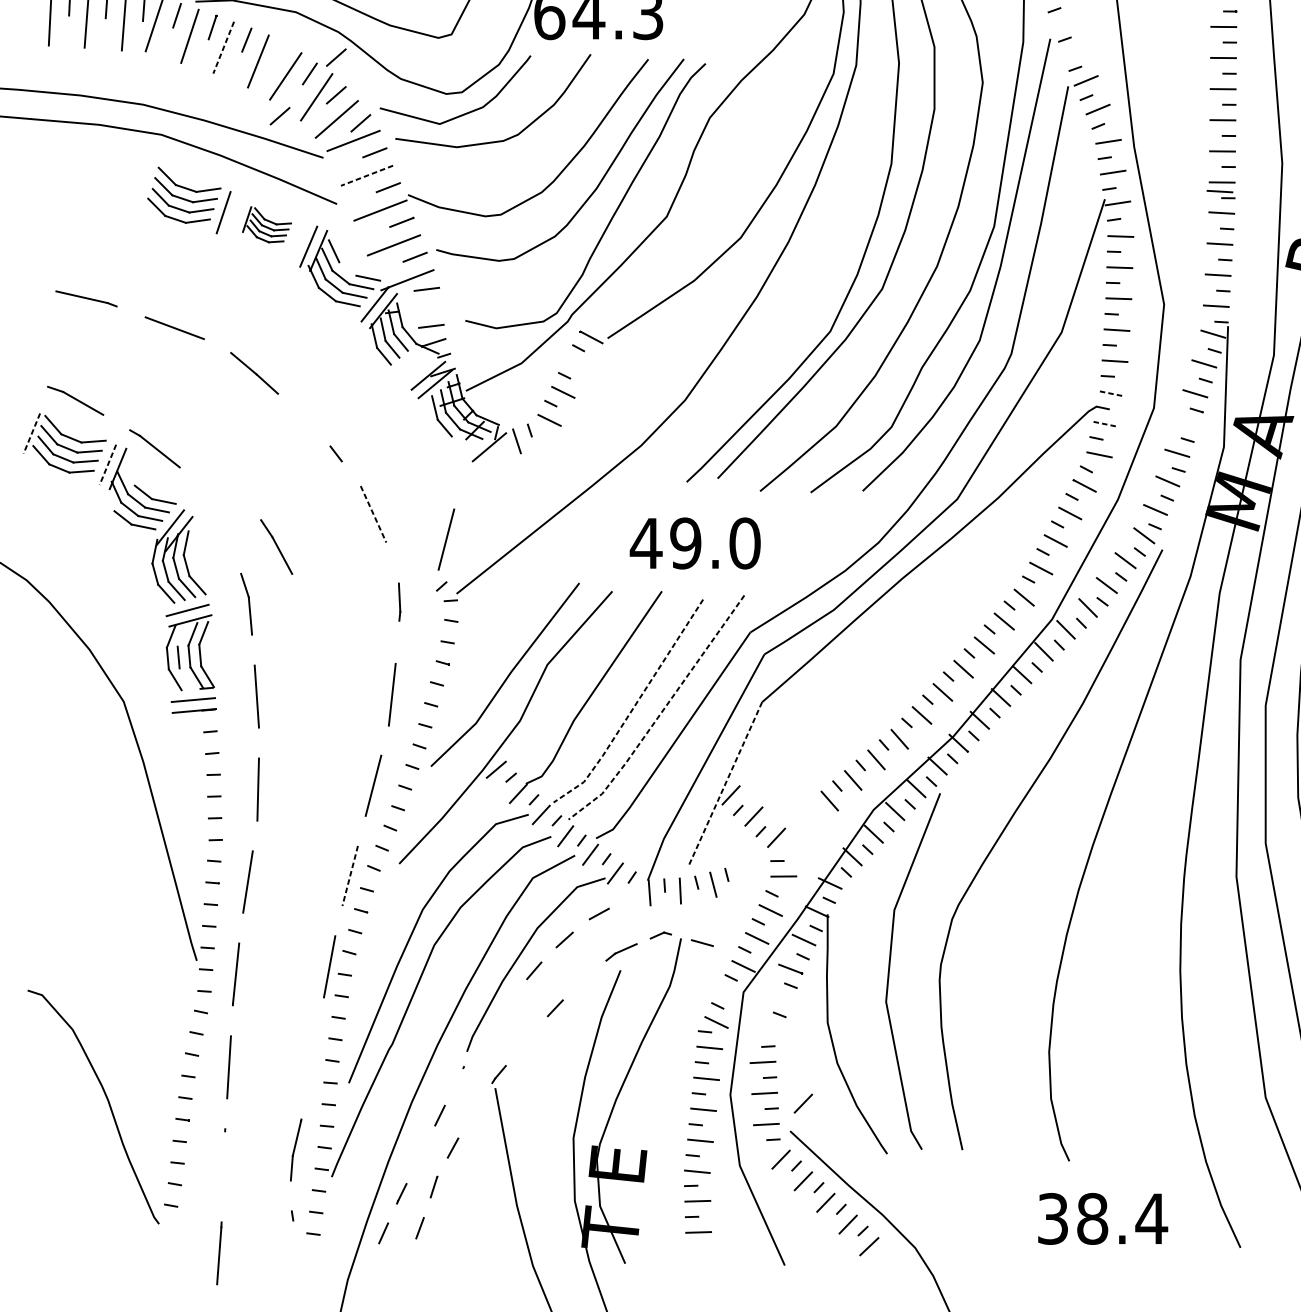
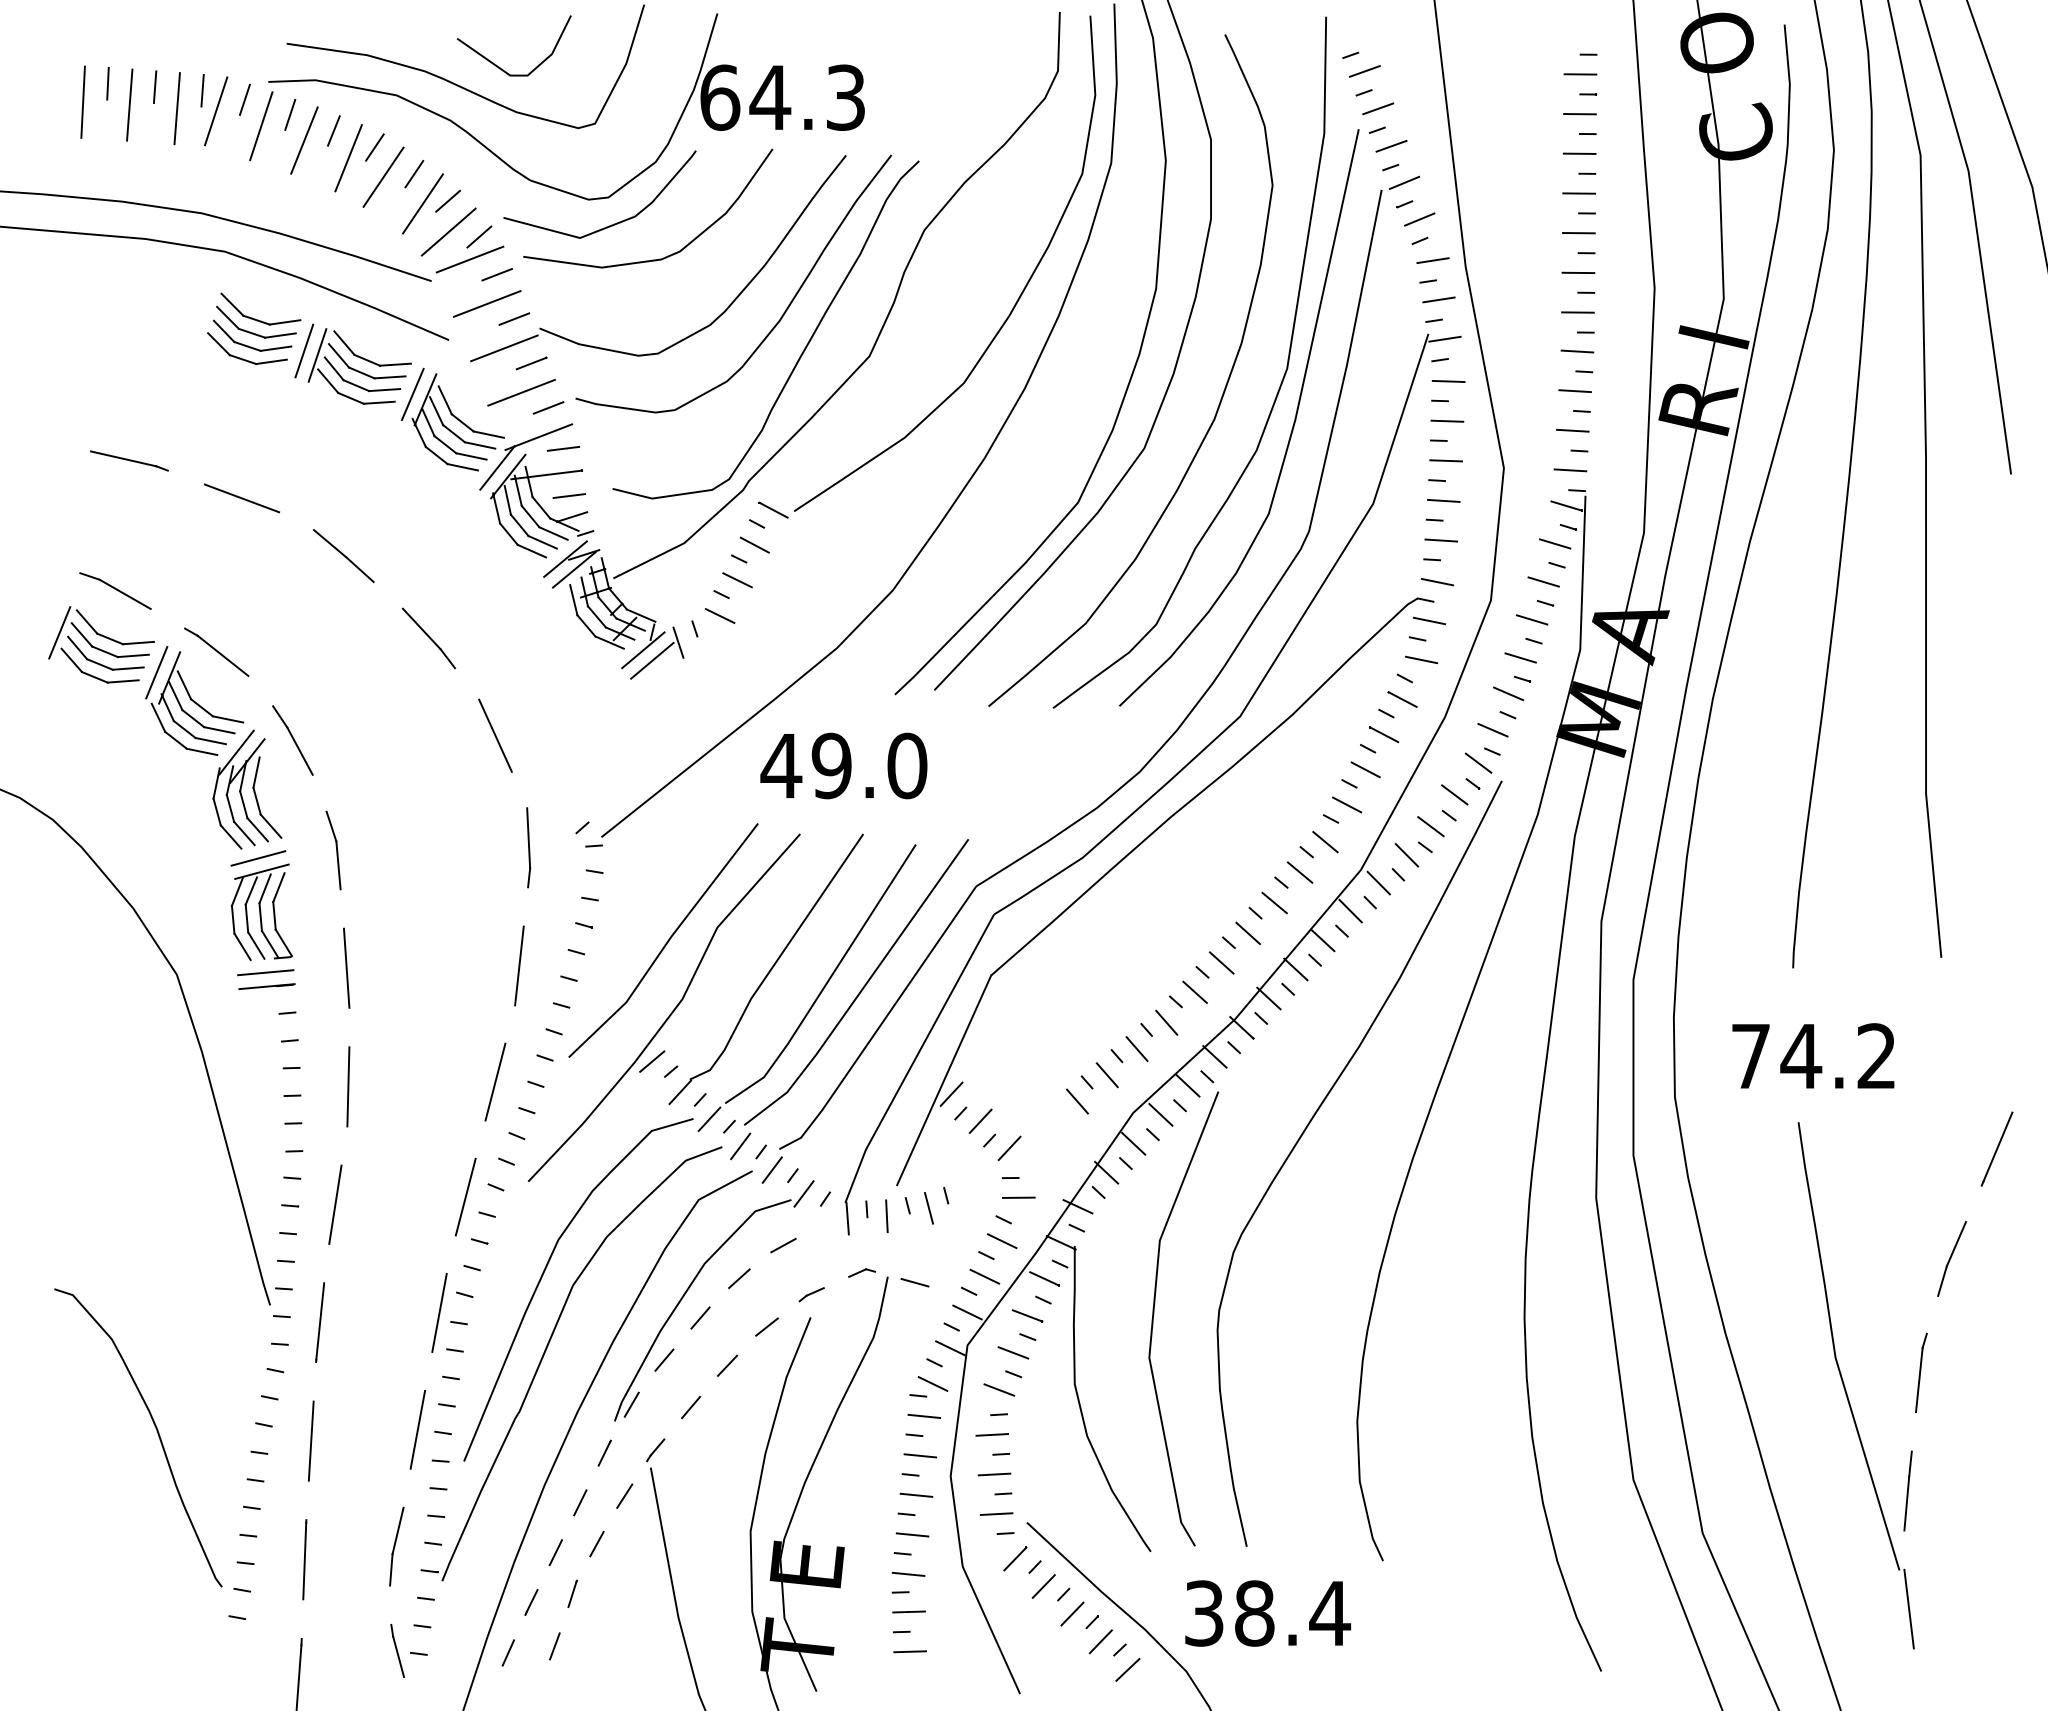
line: (1065, 22) -> (1378, 108), added
line: (223, 47) -> (304, 140), dashed -> solid
line: (1075, 51) -> (1391, 145), added
line: (278, 53) -> (374, 147), added
line: (335, 57) -> (447, 152), removed
line: (280, 115) -> (376, 227), removed
line: (367, 175) -> (487, 303), dashed -> solid
line: (1219, 191) -> (1574, 323), removed
part: (266, 224) -> (359, 366), size x1.67
line: (347, 268) -> (462, 422), added
line: (420, 308) -> (555, 473), added
line: (419, 355) -> (553, 533), added
line: (410, 362) -> (542, 542), added
line: (576, 364) -> (754, 544), added
line: (401, 369) -> (531, 550), added
line: (1112, 394) -> (1437, 582), dashed -> solid
line: (1105, 423) -> (1429, 620), dashed -> solid
line: (1185, 423) -> (1531, 619), added
line: (315, 430) -> (421, 628), added
line: (31, 433) -> (59, 632), dashed -> solid
line: (462, 441) -> (609, 642), added
line: (496, 455) -> (652, 660), added
line: (107, 464) -> (156, 672), dashed -> solid
line: (129, 474) -> (184, 685), added
line: (109, 499) -> (158, 717), added
line: (373, 514) -> (495, 735), dashed -> solid
line: (446, 539) -> (588, 767), removed
text: (694, 543) -> (843, 765), moved
part: (276, 547) -> (292, 740), moved
part: (399, 601) -> (528, 847), size x1.67
line: (182, 635) -> (251, 890), added
line: (186, 678) -> (256, 945), added
line: (633, 706) -> (827, 981), dashed -> solid
line: (661, 714) -> (862, 990), dashed -> solid
line: (725, 784) -> (944, 1080), dashed -> solid
line: (350, 876) -> (465, 1197), dashed -> solid
part: (621, 952) -> (811, 1294), size x0.62
line: (585, 977) -> (766, 1326), added
line: (730, 994) -> (950, 1348), added
line: (779, 997) -> (1013, 1352), added
line: (506, 1003) -> (664, 1359), added
line: (768, 1026) -> (999, 1389), added
line: (480, 1038) -> (631, 1404), added
line: (527, 1040) -> (691, 1407), added
line: (312, 1058) -> (417, 1429), added
line: (458, 1077) -> (604, 1453), added
curve: (107, 1102) -> (156, 1431), moved
line: (803, 1103) -> (1043, 1487), removed
line: (474, 1109) -> (624, 1495), added
line: (420, 1154) -> (555, 1552), added
line: (223, 1160) -> (304, 1560), added
text: (1103, 1218) -> (1268, 1613), moved
line: (297, 1236) -> (398, 1656), added

